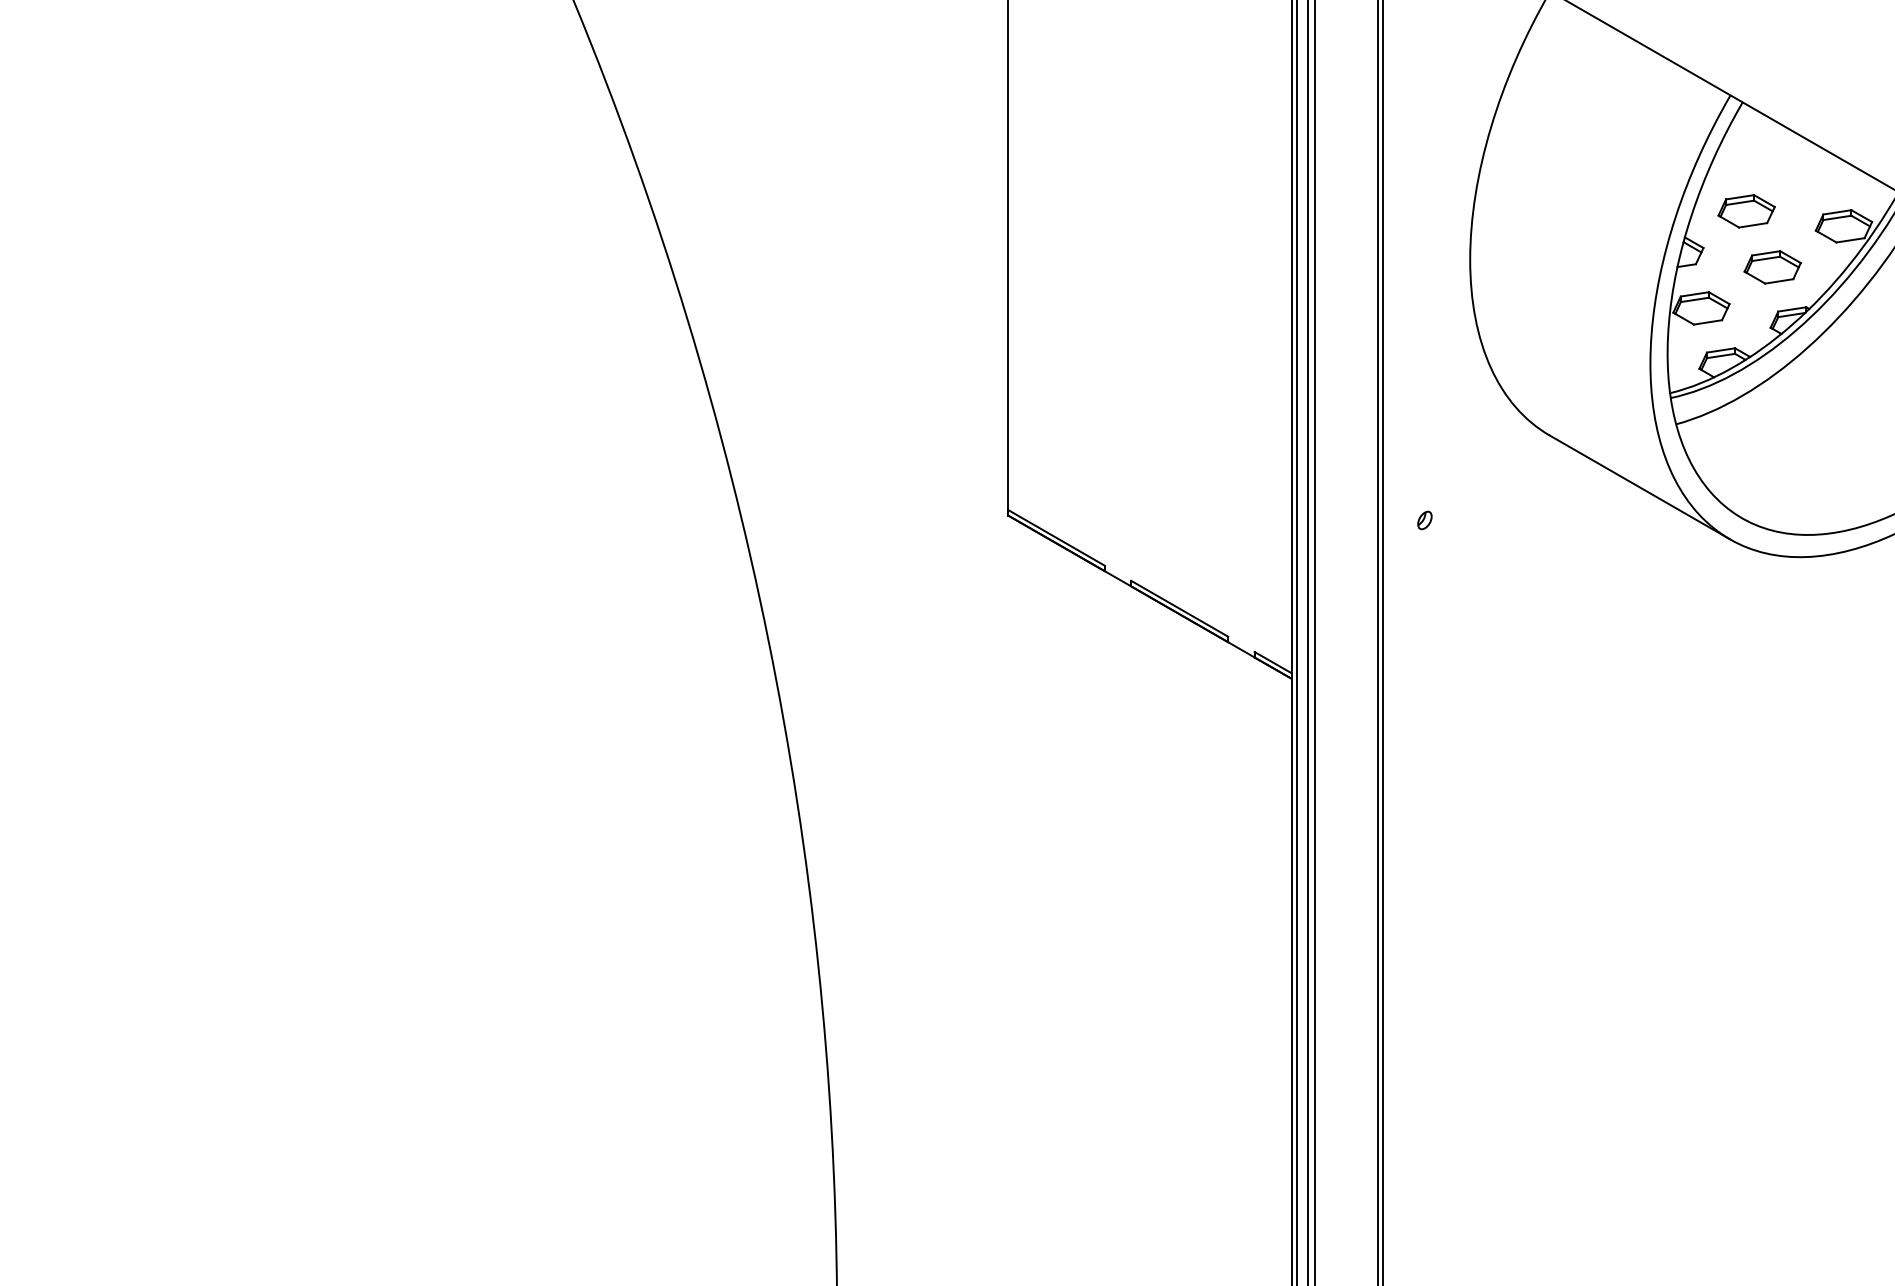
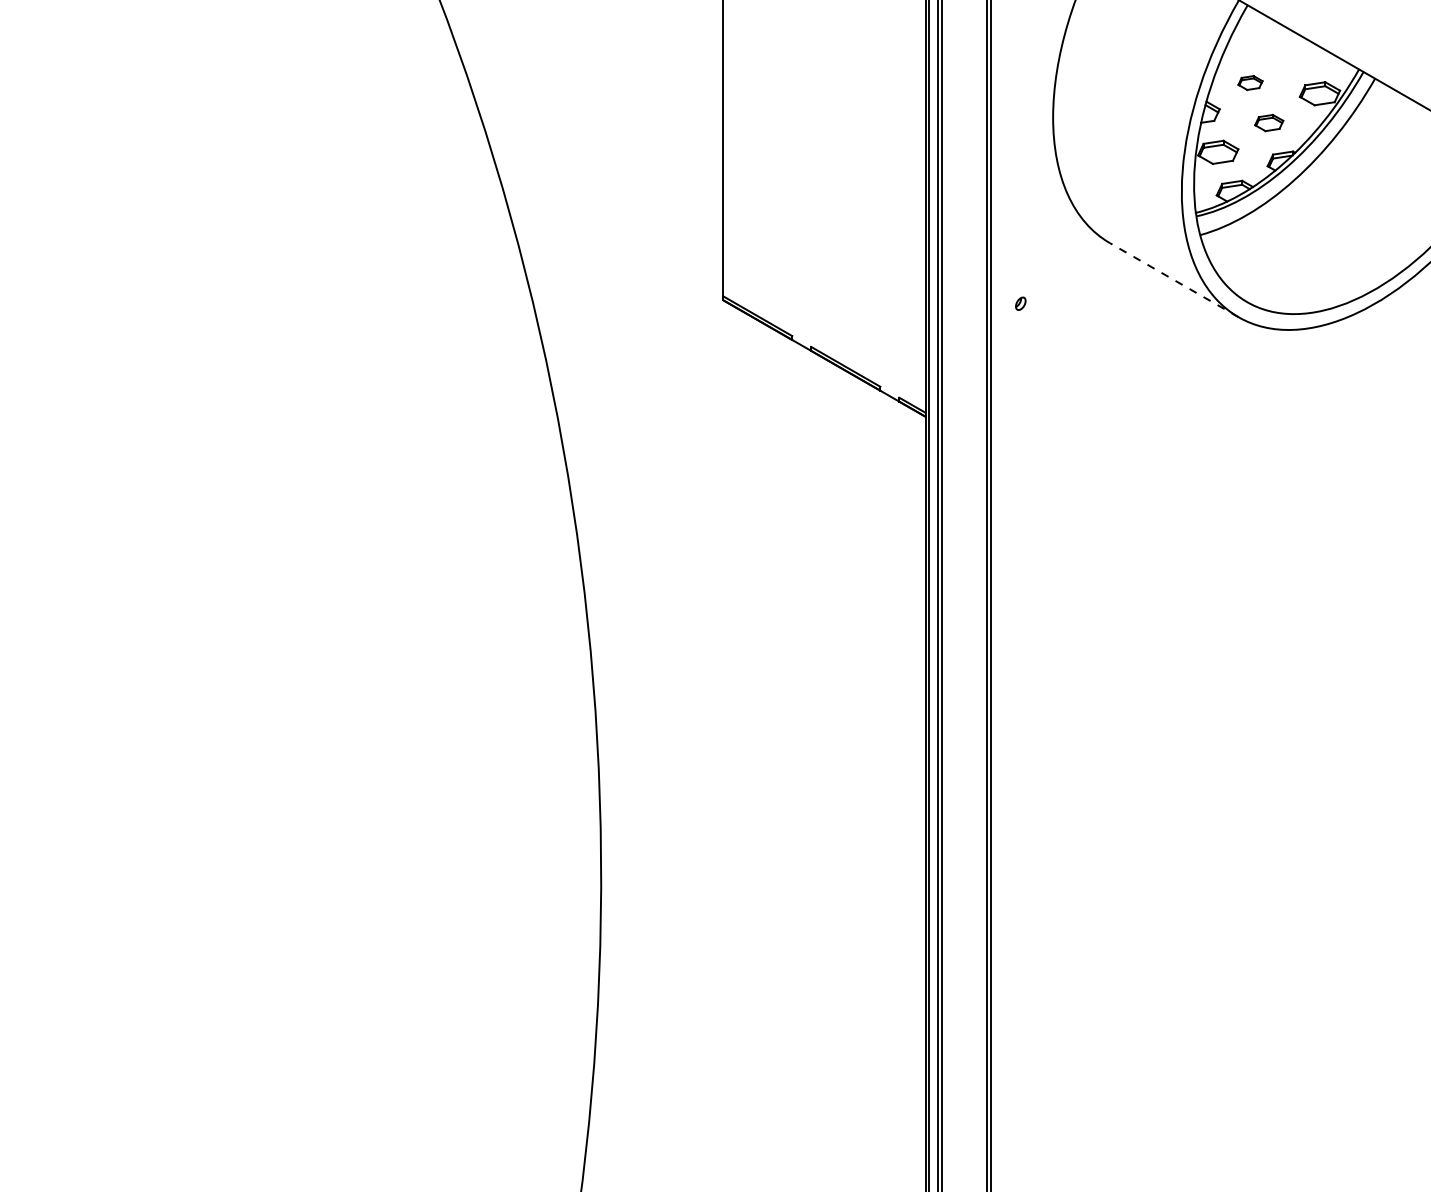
part: (1746, 210) -> (1250, 82), size x0.6
part: (1773, 266) -> (1269, 122), size x0.7
line: (1638, 486) -> (1173, 279), solid -> dashed

